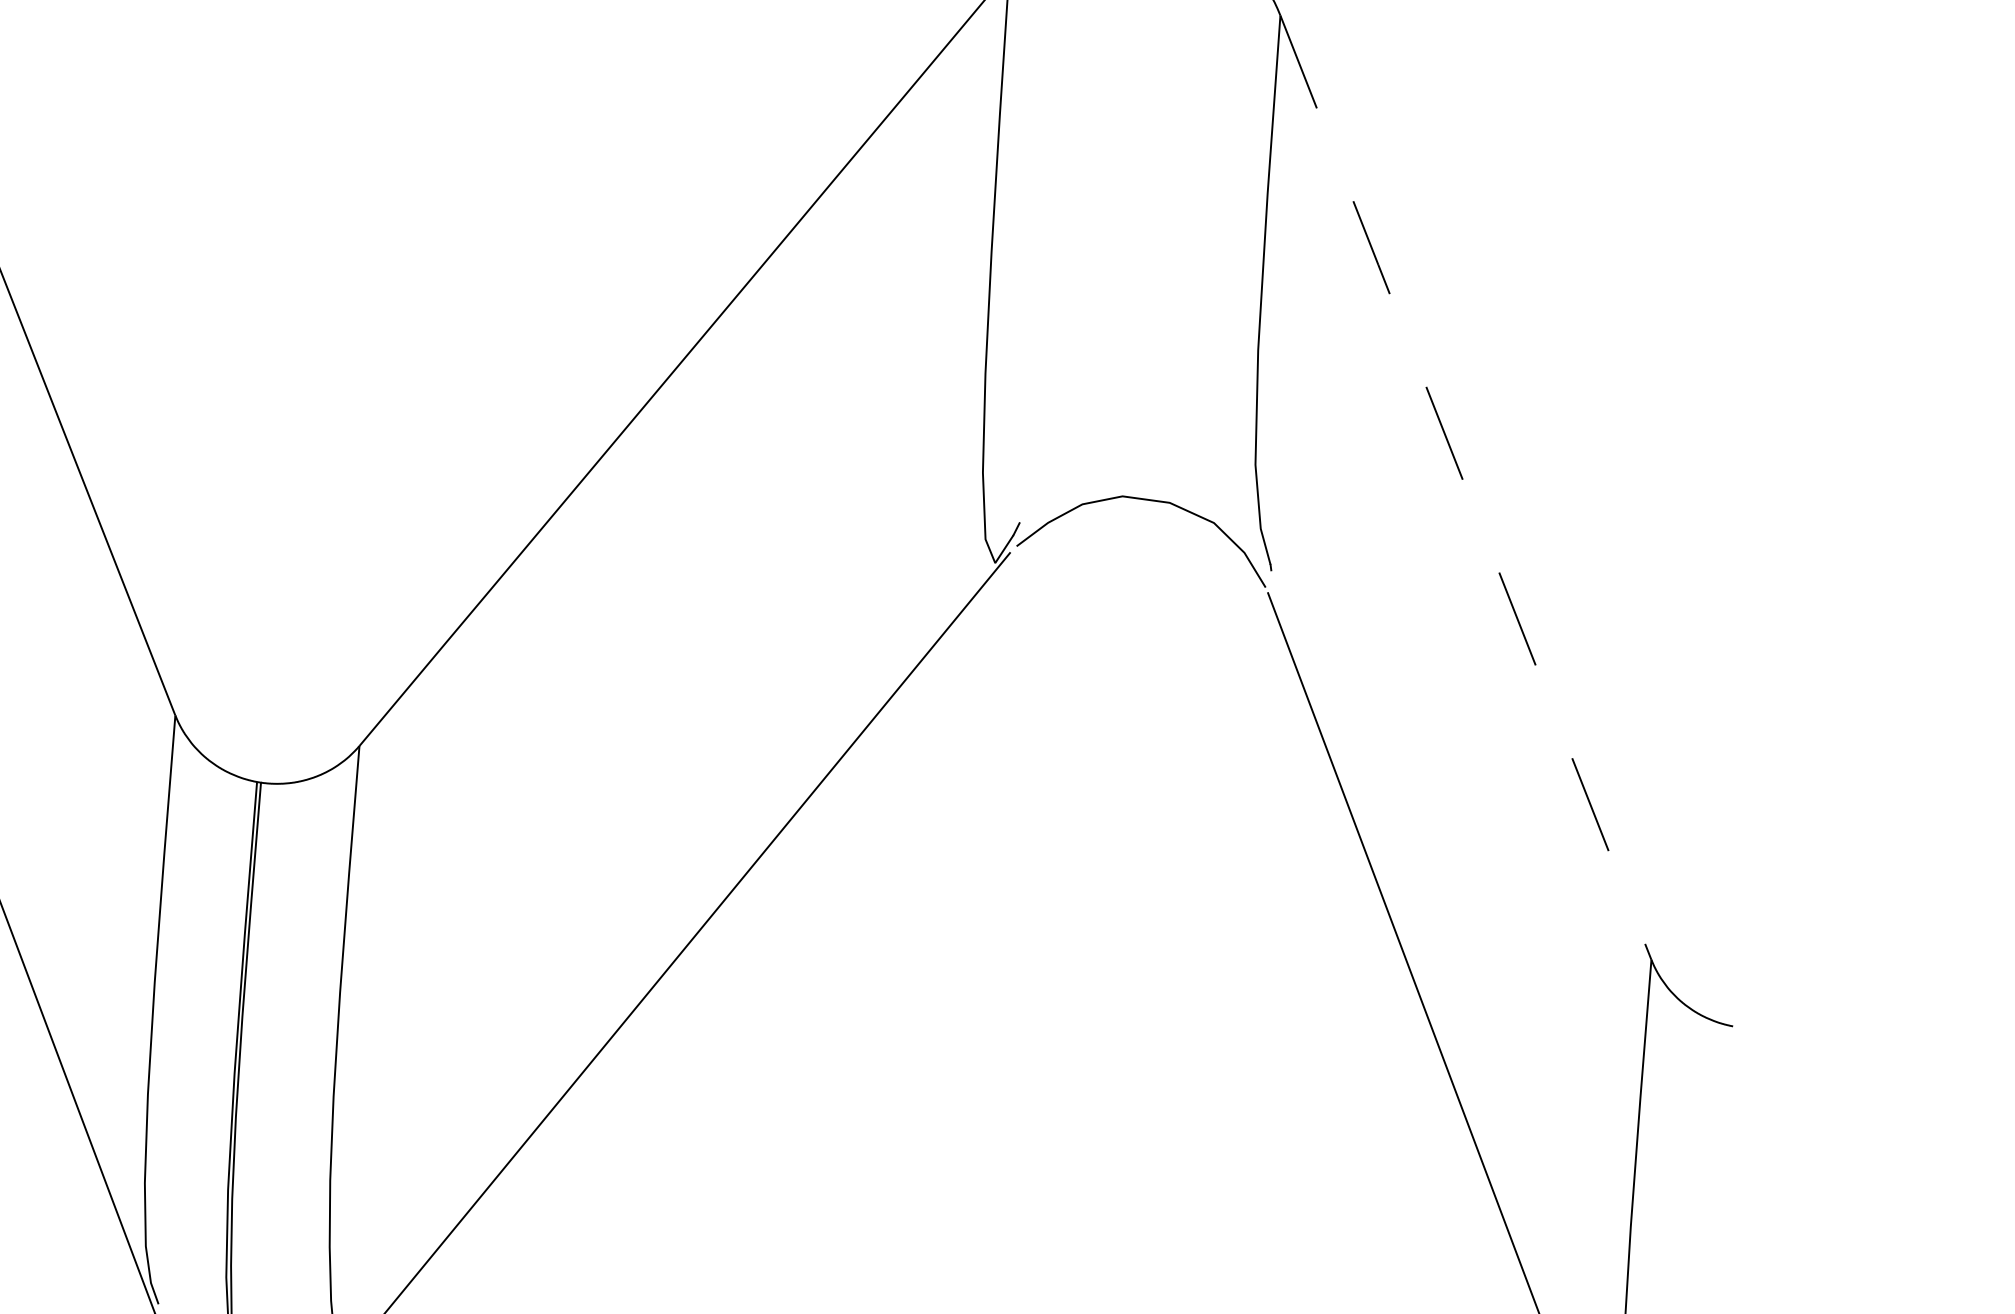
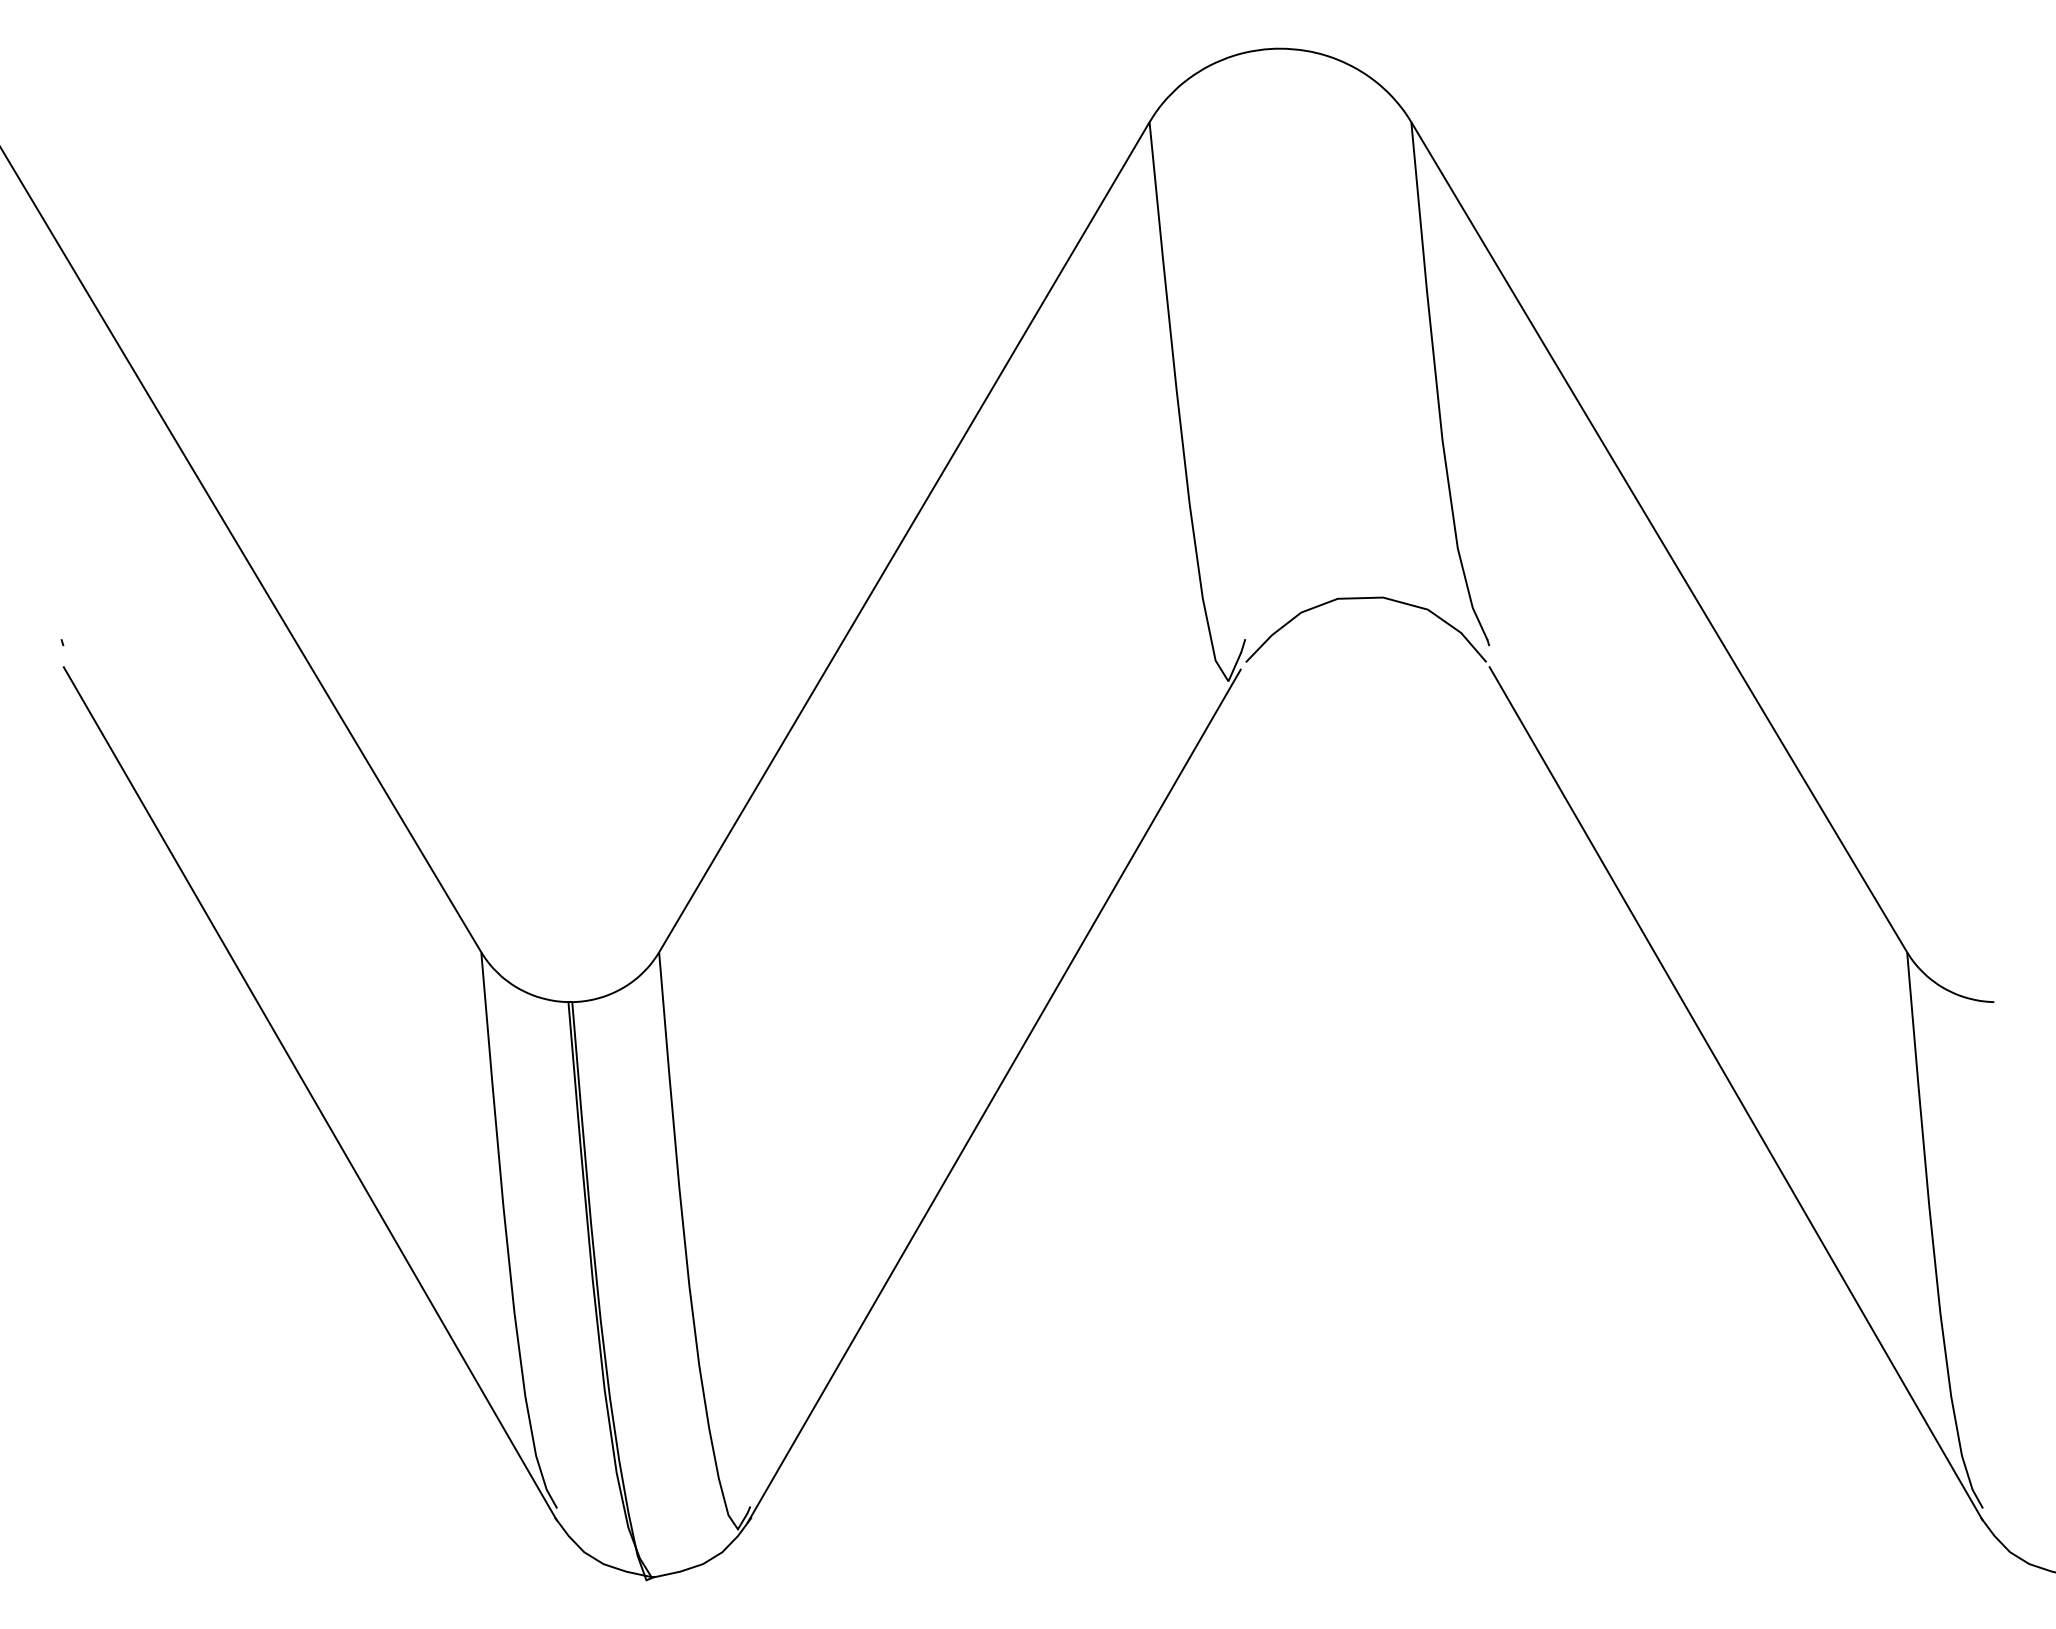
line: (1466, 488) -> (1659, 537), dashed -> solid

